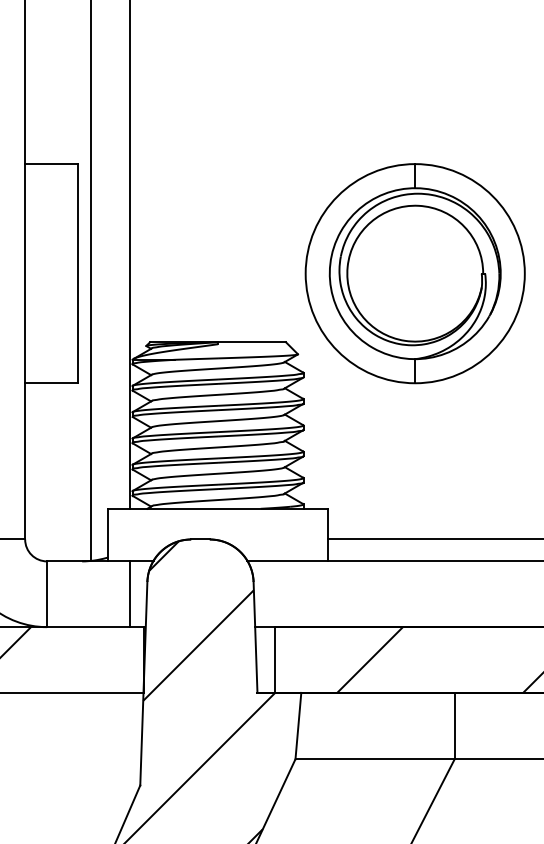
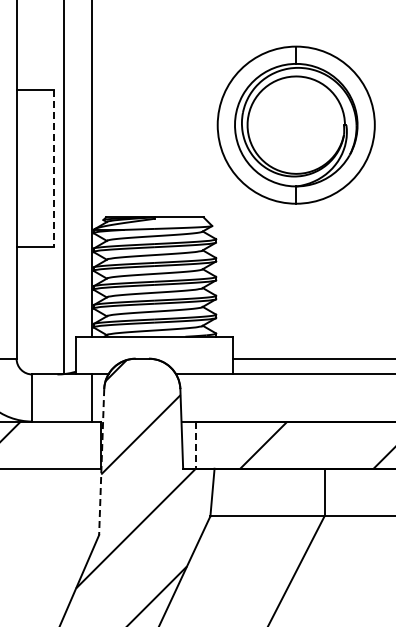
part: (414, 272) -> (295, 124), moved
line: (78, 274) -> (54, 168), solid -> dashed
line: (274, 660) -> (195, 445), solid -> dashed
line: (143, 684) -> (101, 462), solid -> dashed

